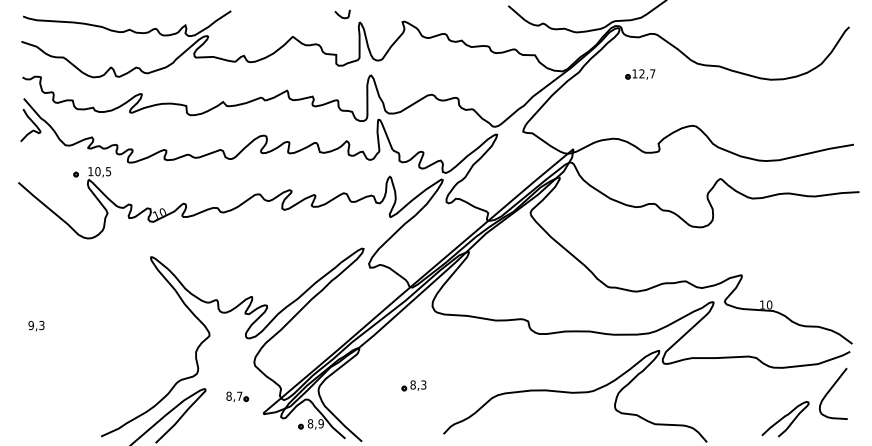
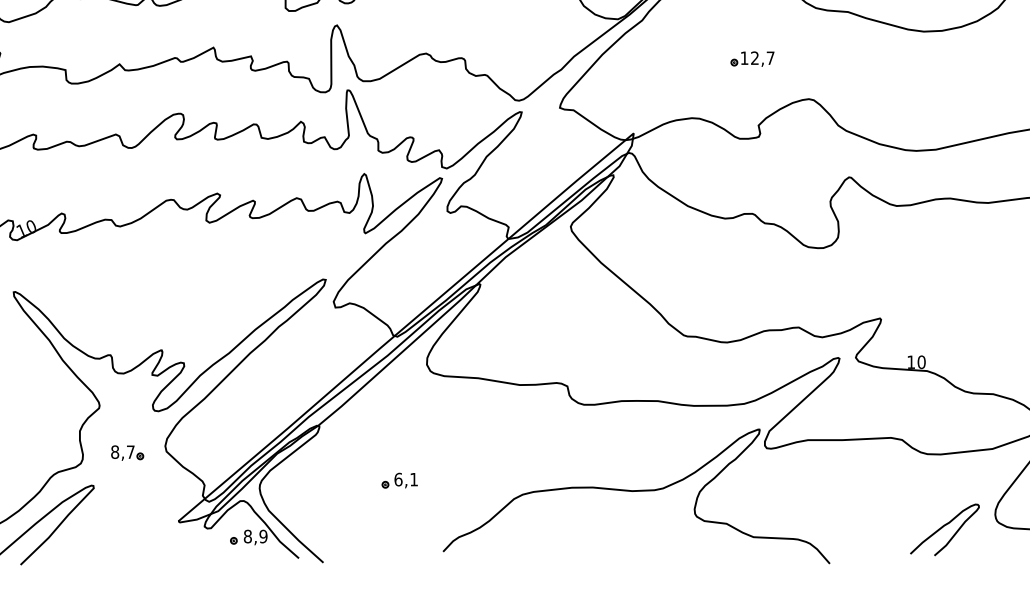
part: (640, 74) -> (752, 59), moved
text: (418, 384) -> (406, 478), 8,3 -> 6,1
part: (237, 396) -> (127, 452), moved

